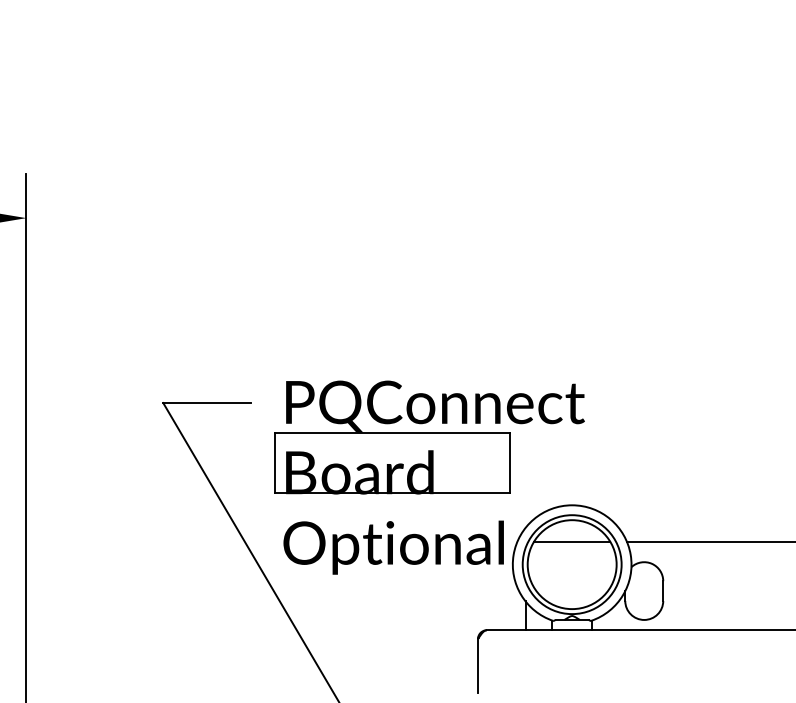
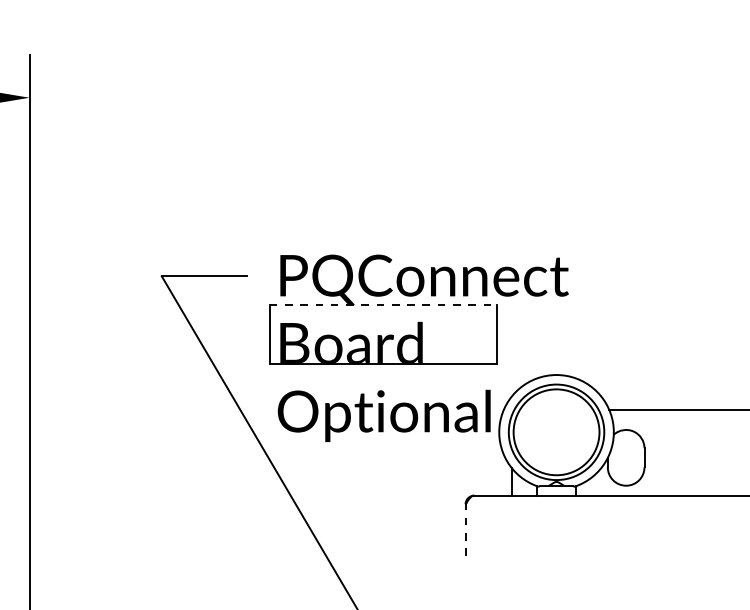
line: (392, 432) -> (383, 304), solid -> dashed
line: (572, 541) -> (556, 409), removed
line: (478, 665) -> (466, 529), solid -> dashed

